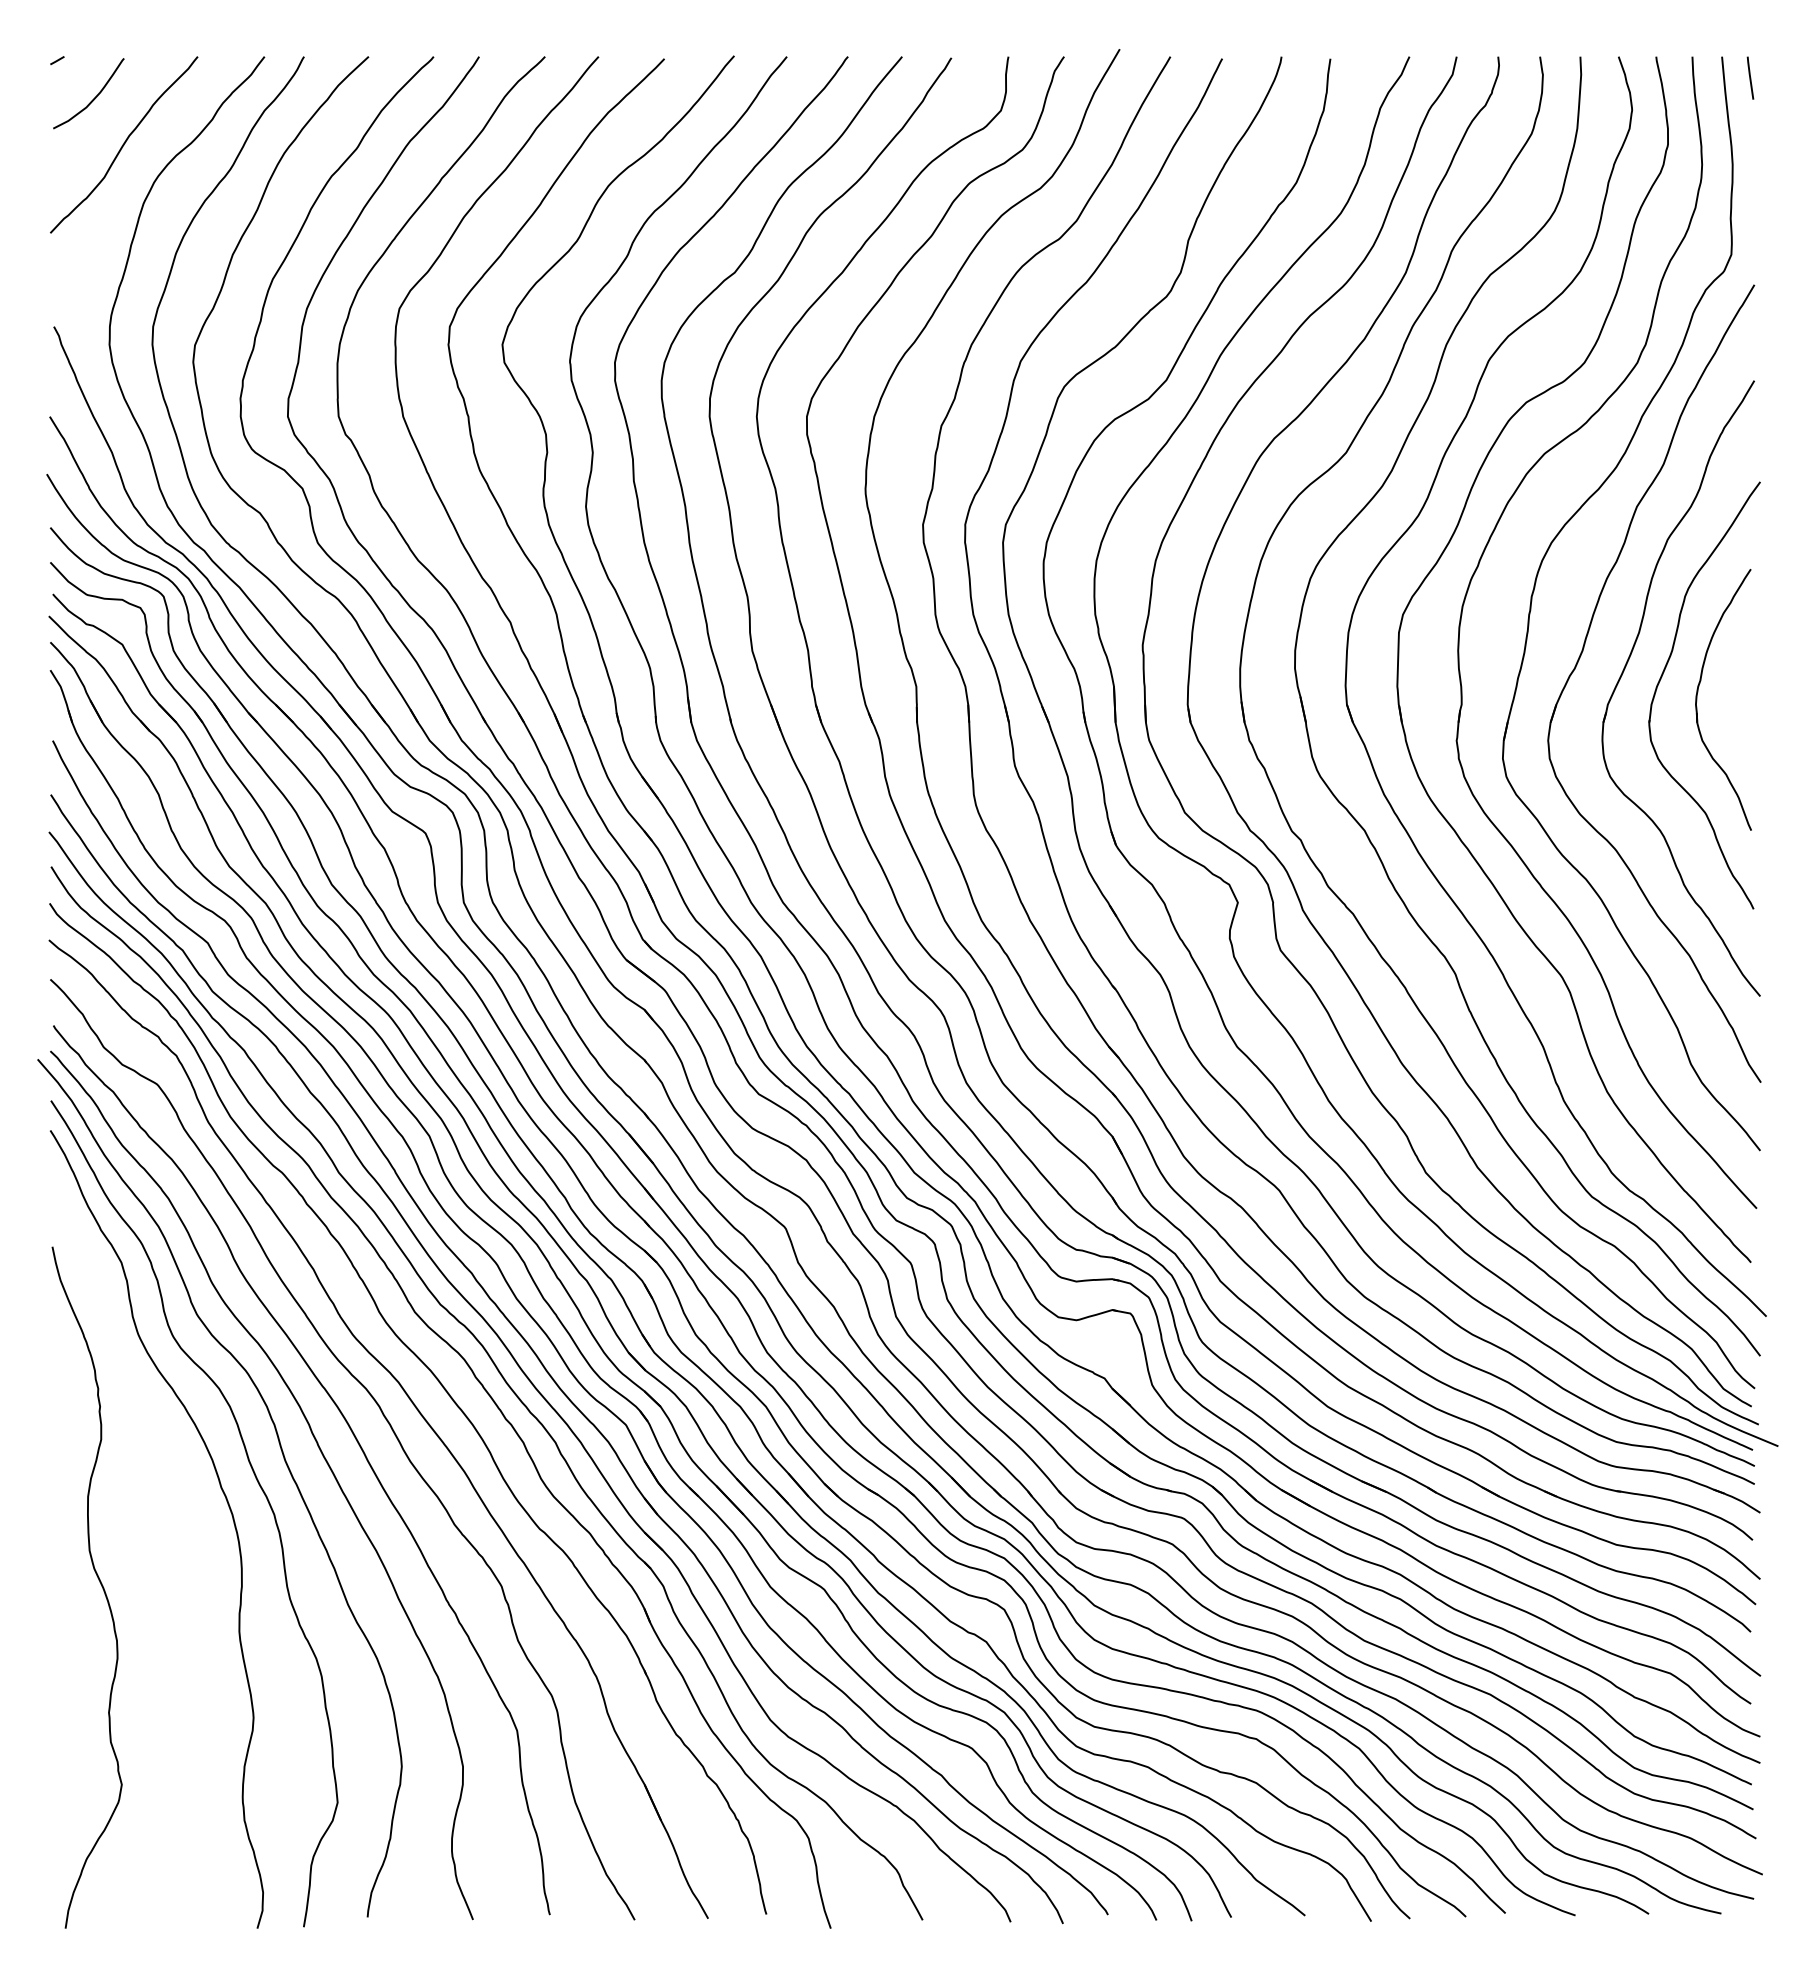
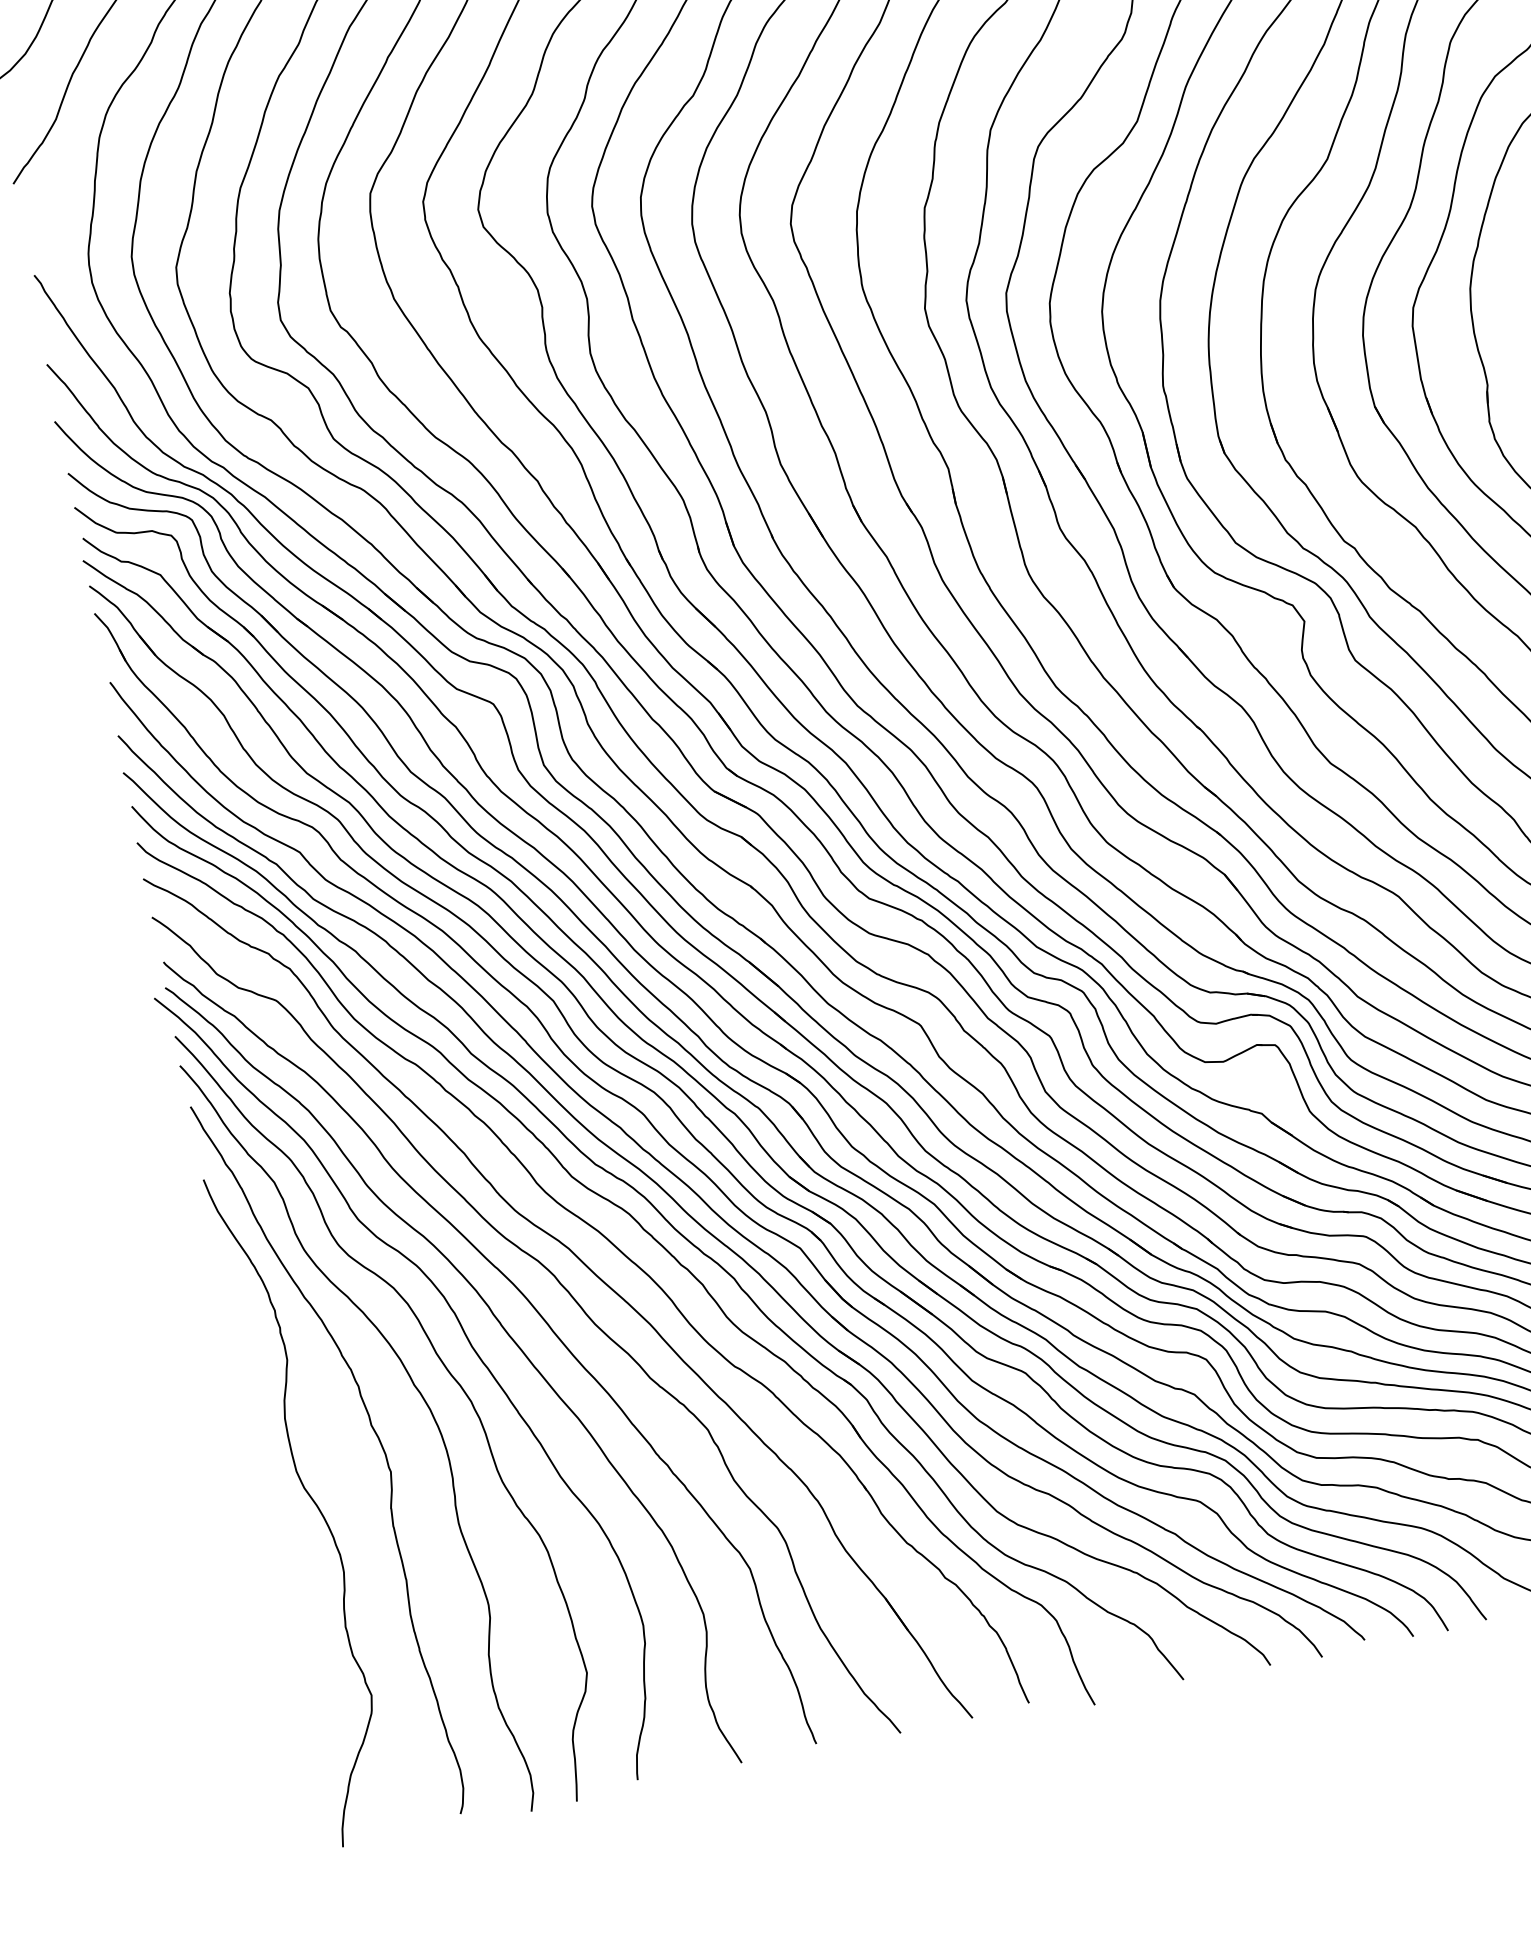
curve: (173, 1527) -> (374, 1433), added

